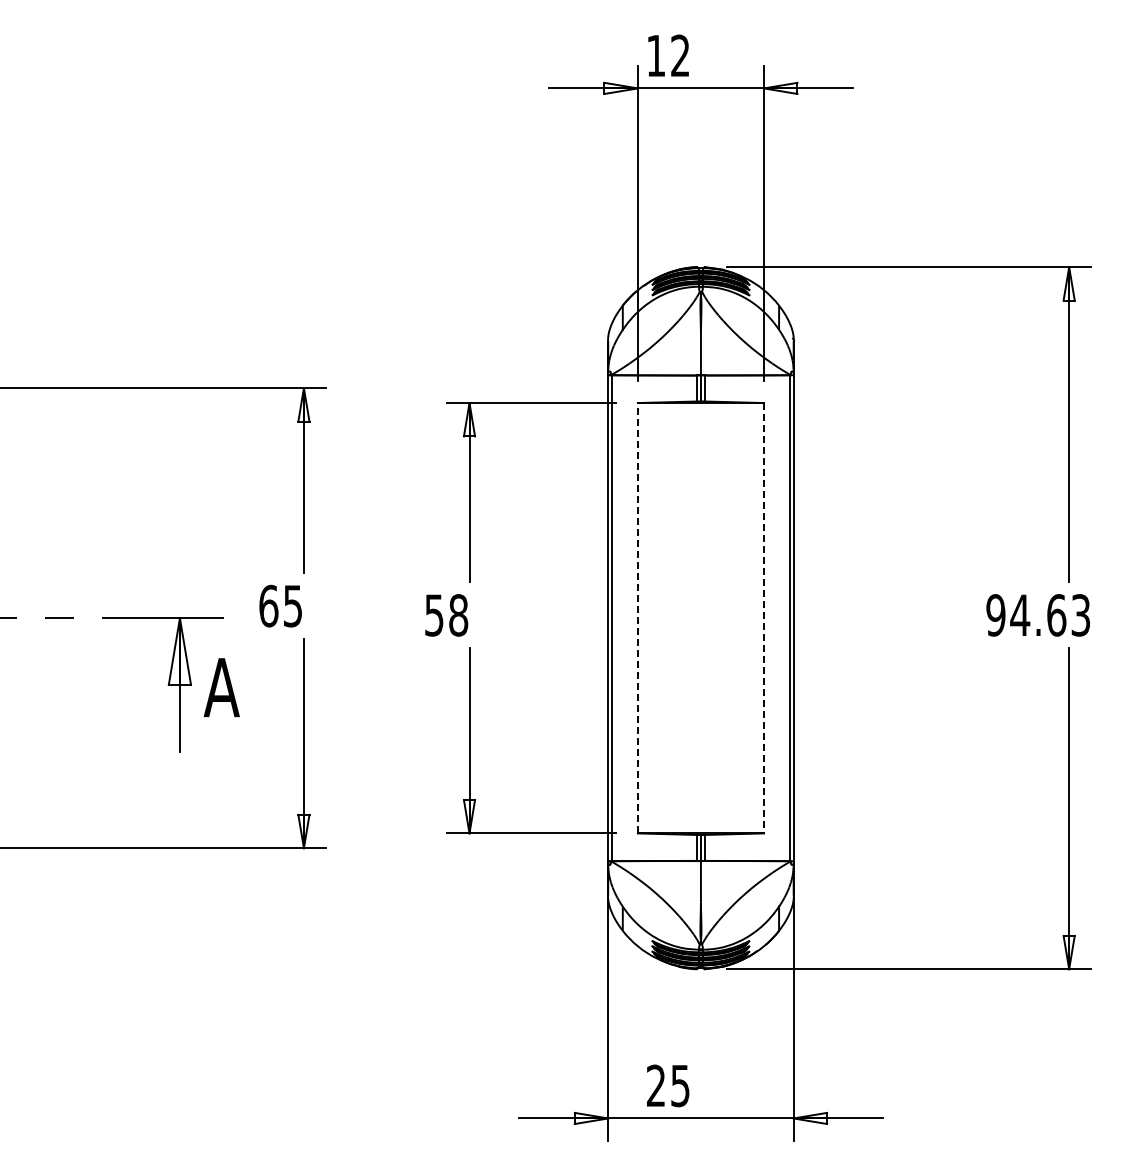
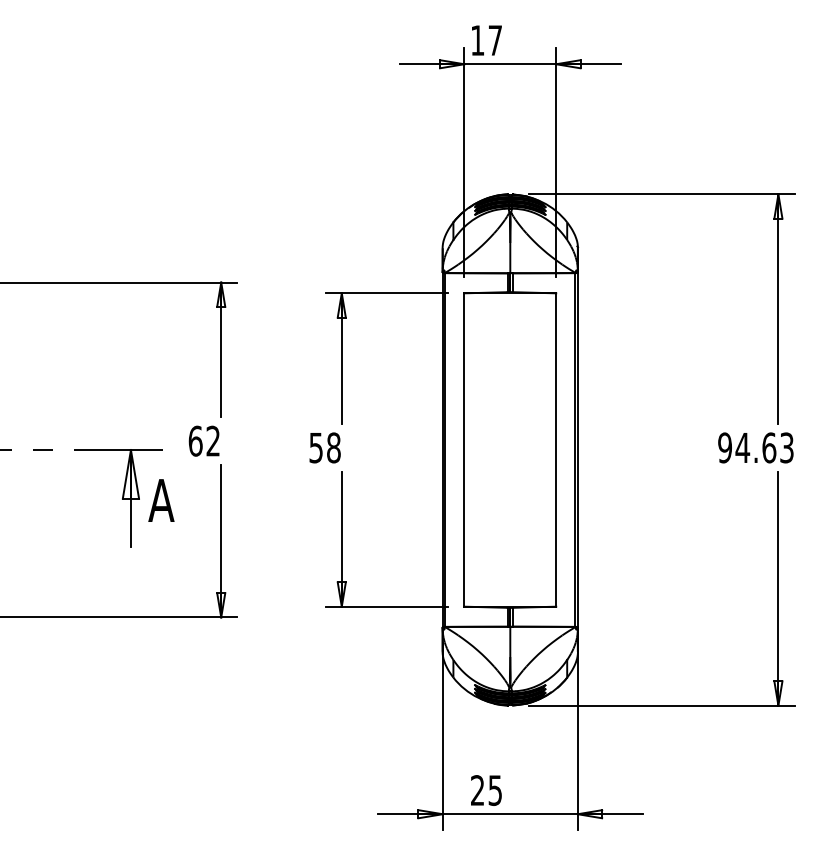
text: (680, 55) -> (495, 40), 12 -> 17
text: (292, 605) -> (212, 440), 65 -> 62
line: (637, 617) -> (464, 449), dashed -> solid
line: (764, 618) -> (556, 450), dashed -> solid

